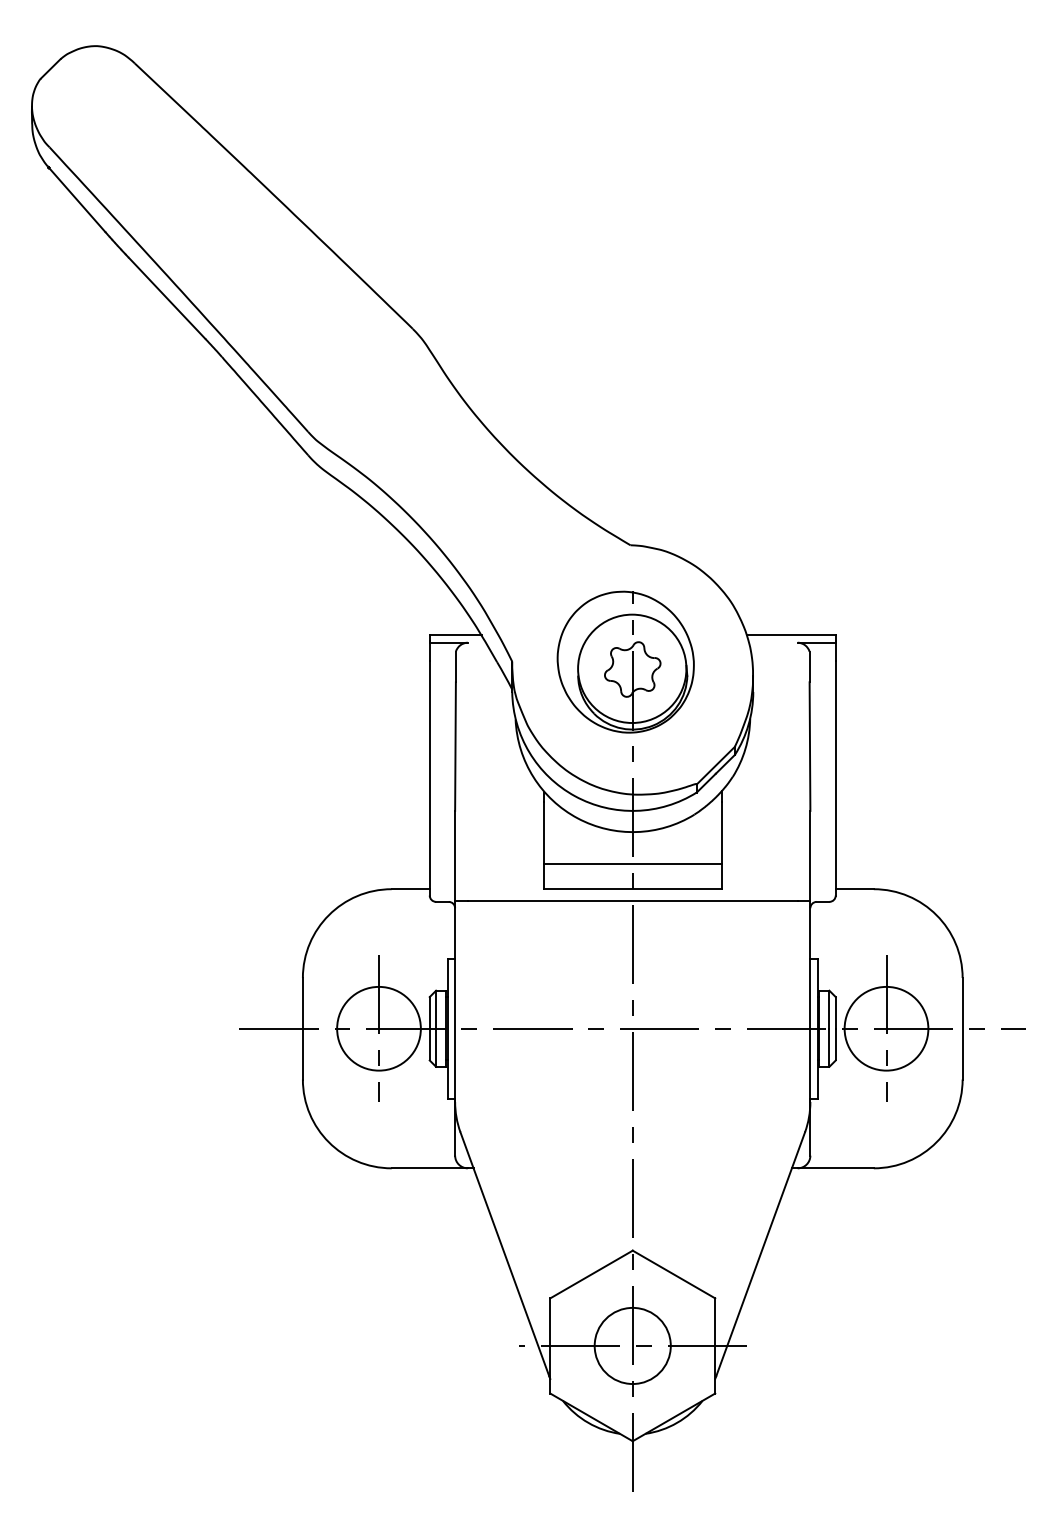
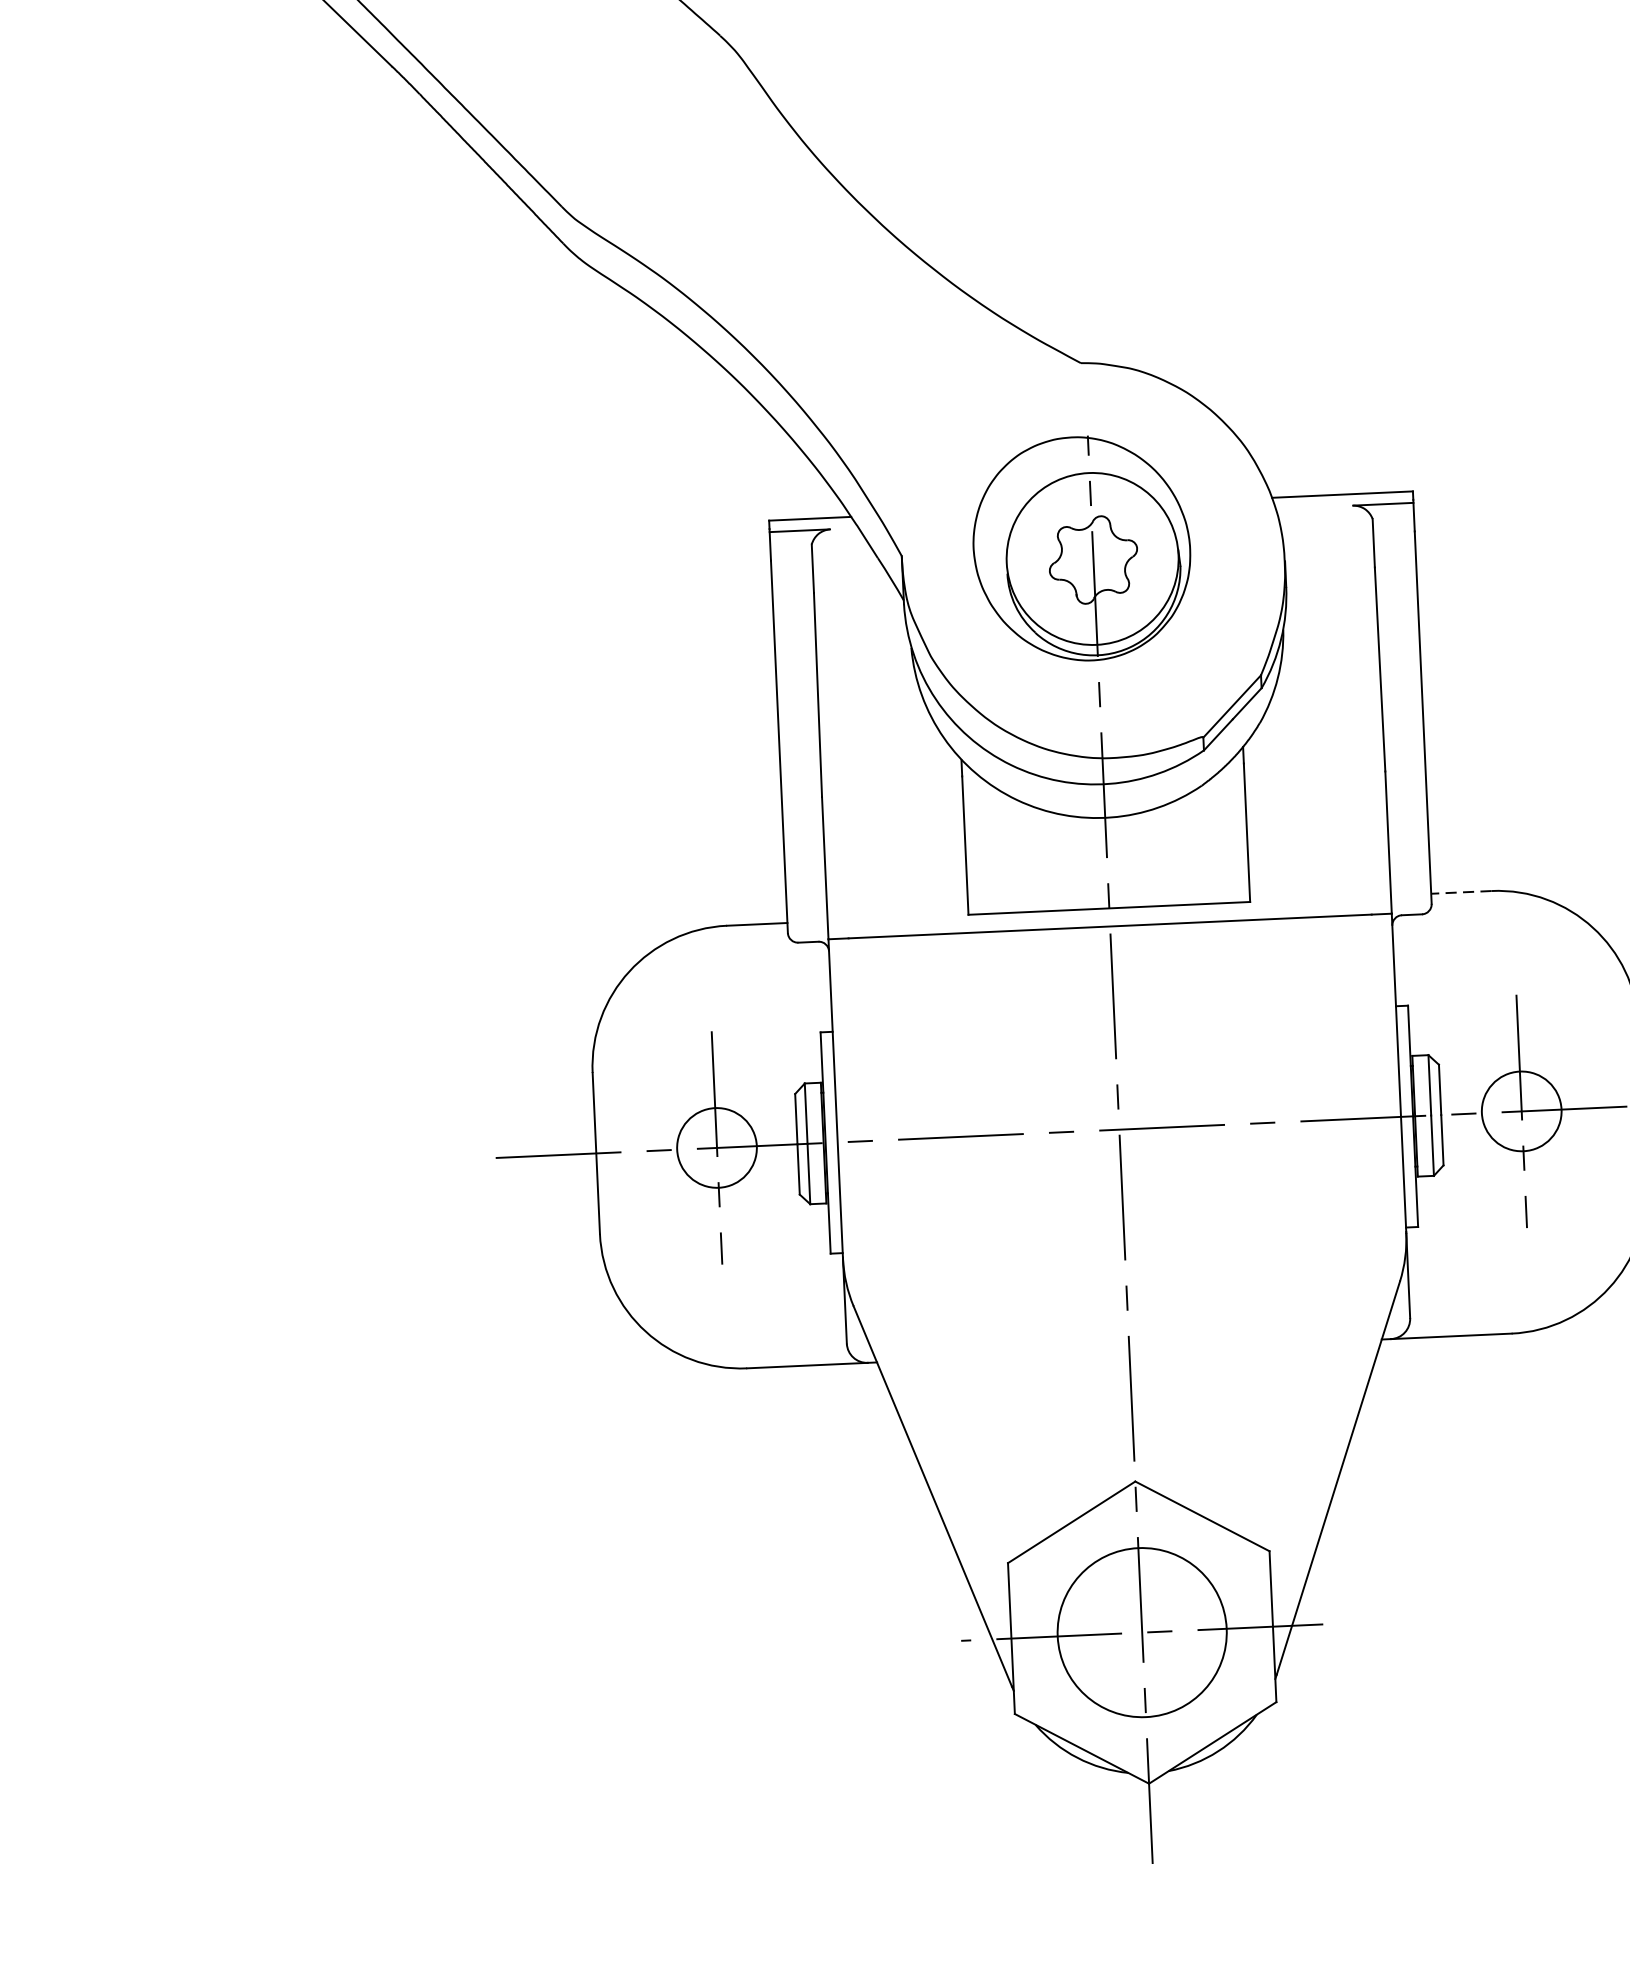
line: (632, 863) -> (1107, 867), removed
line: (854, 889) -> (1460, 892), solid -> dashed
circle: (378, 1028) -> (716, 1147), size x0.6
circle: (886, 1028) -> (1521, 1110), size x0.6
circle: (632, 1345) -> (1141, 1631), size x1.4

